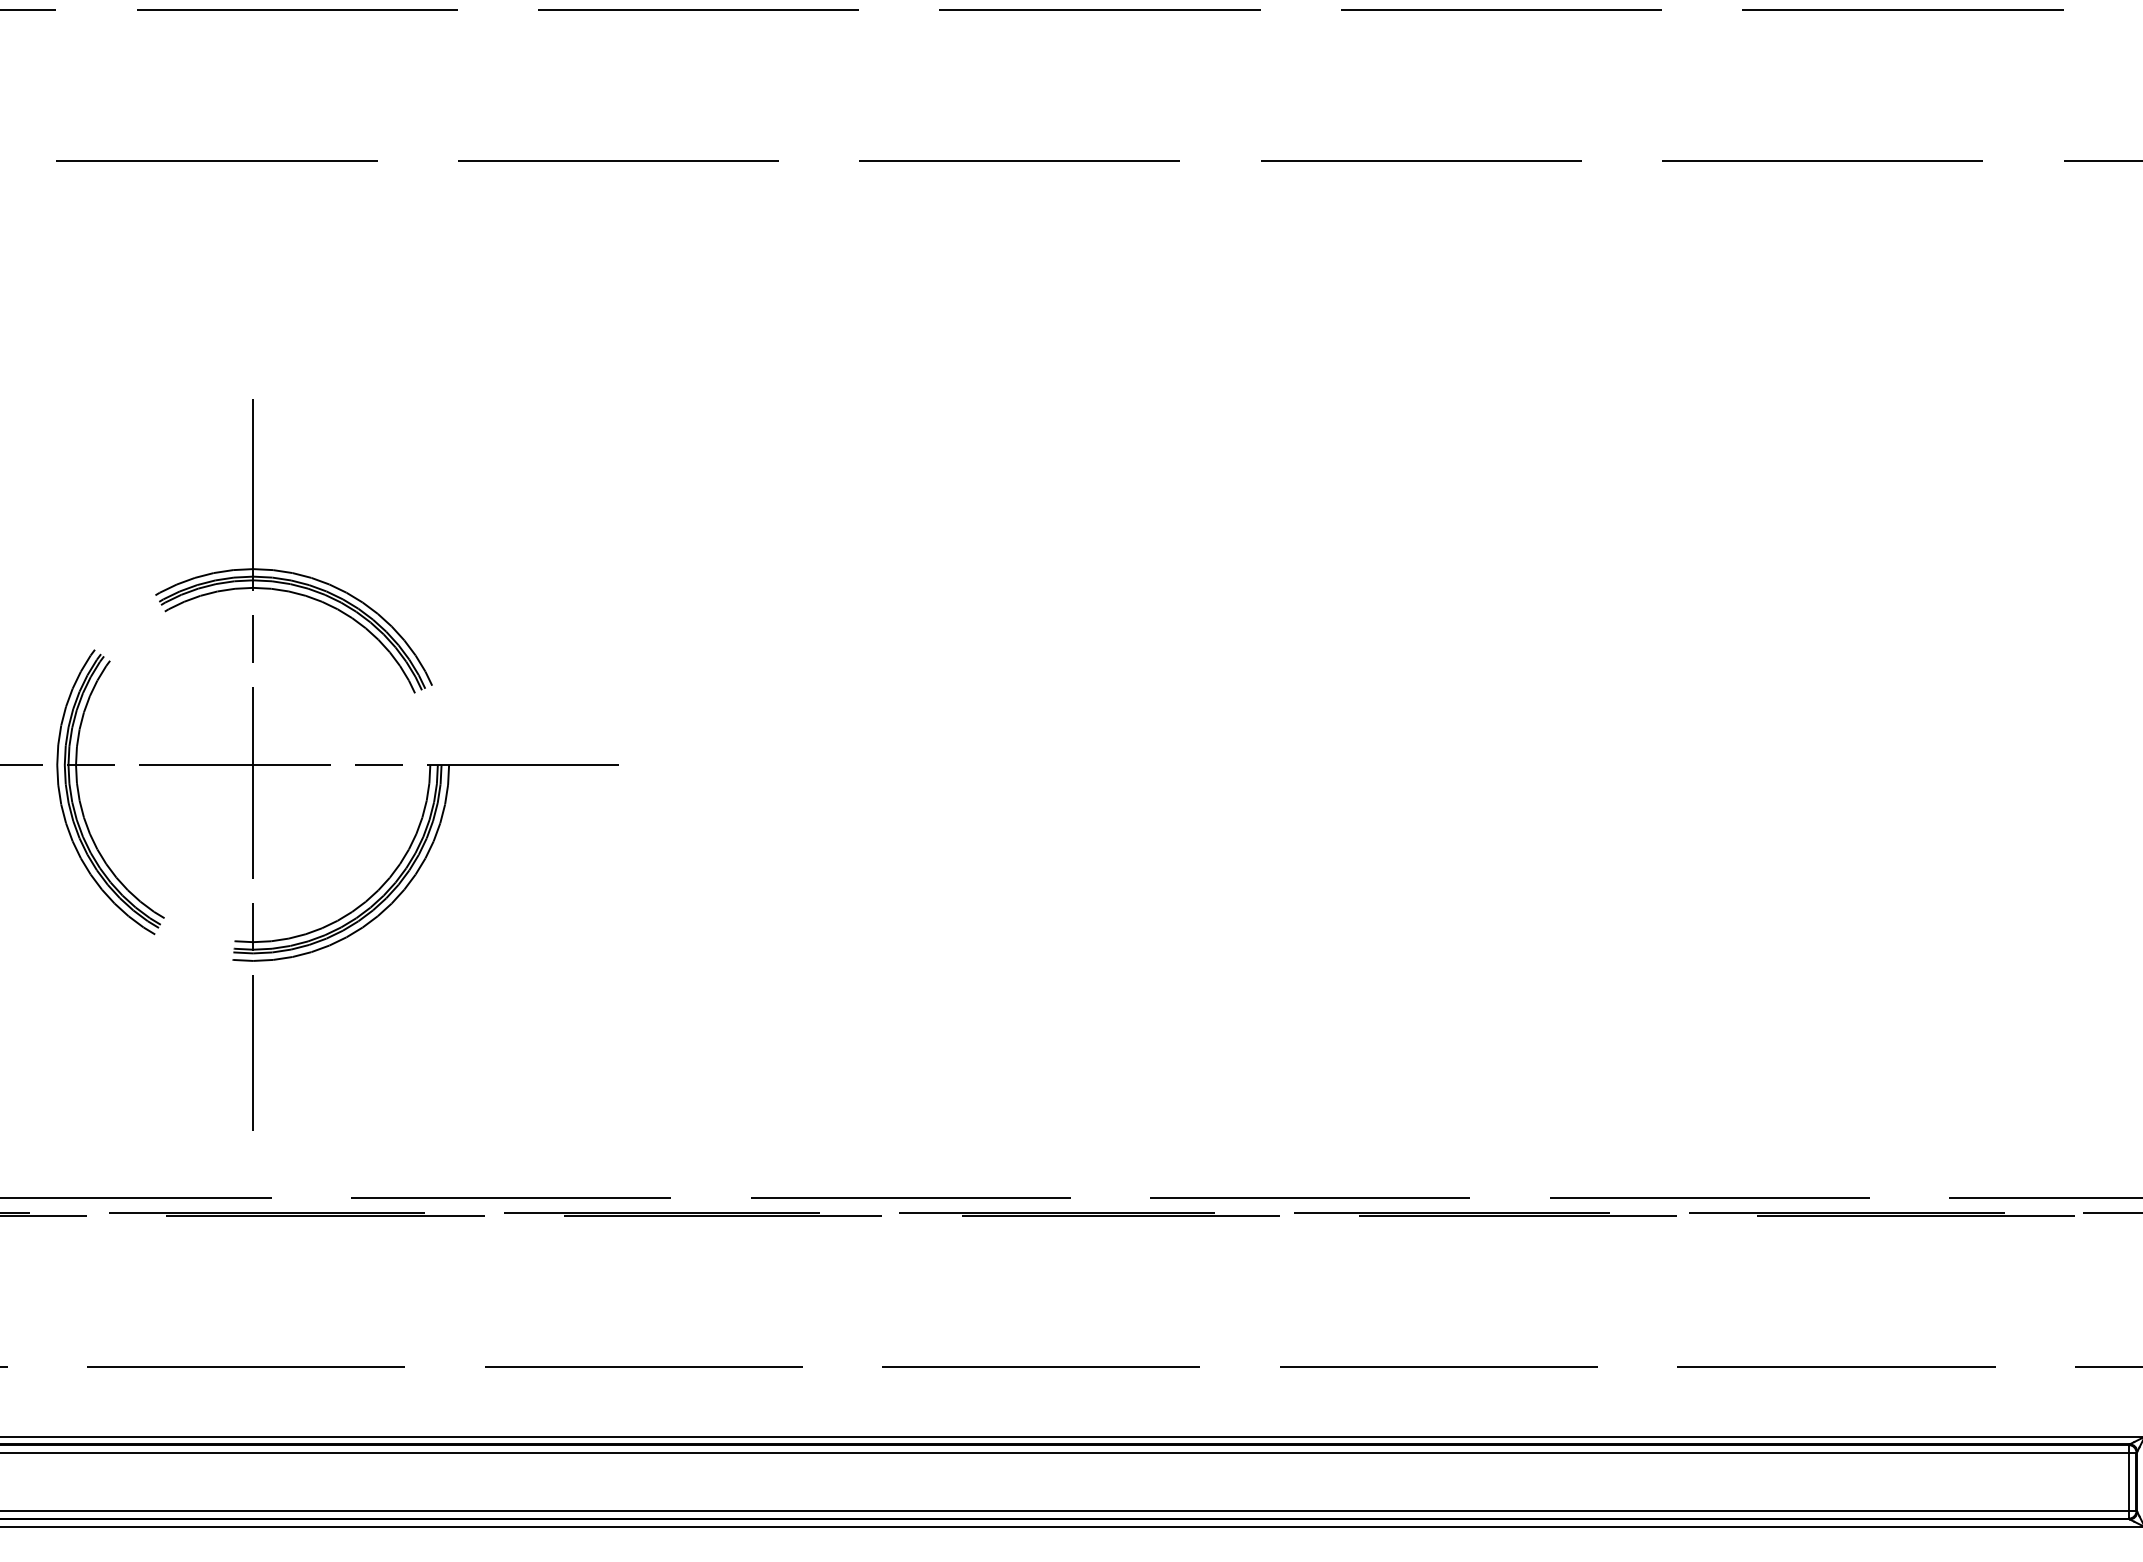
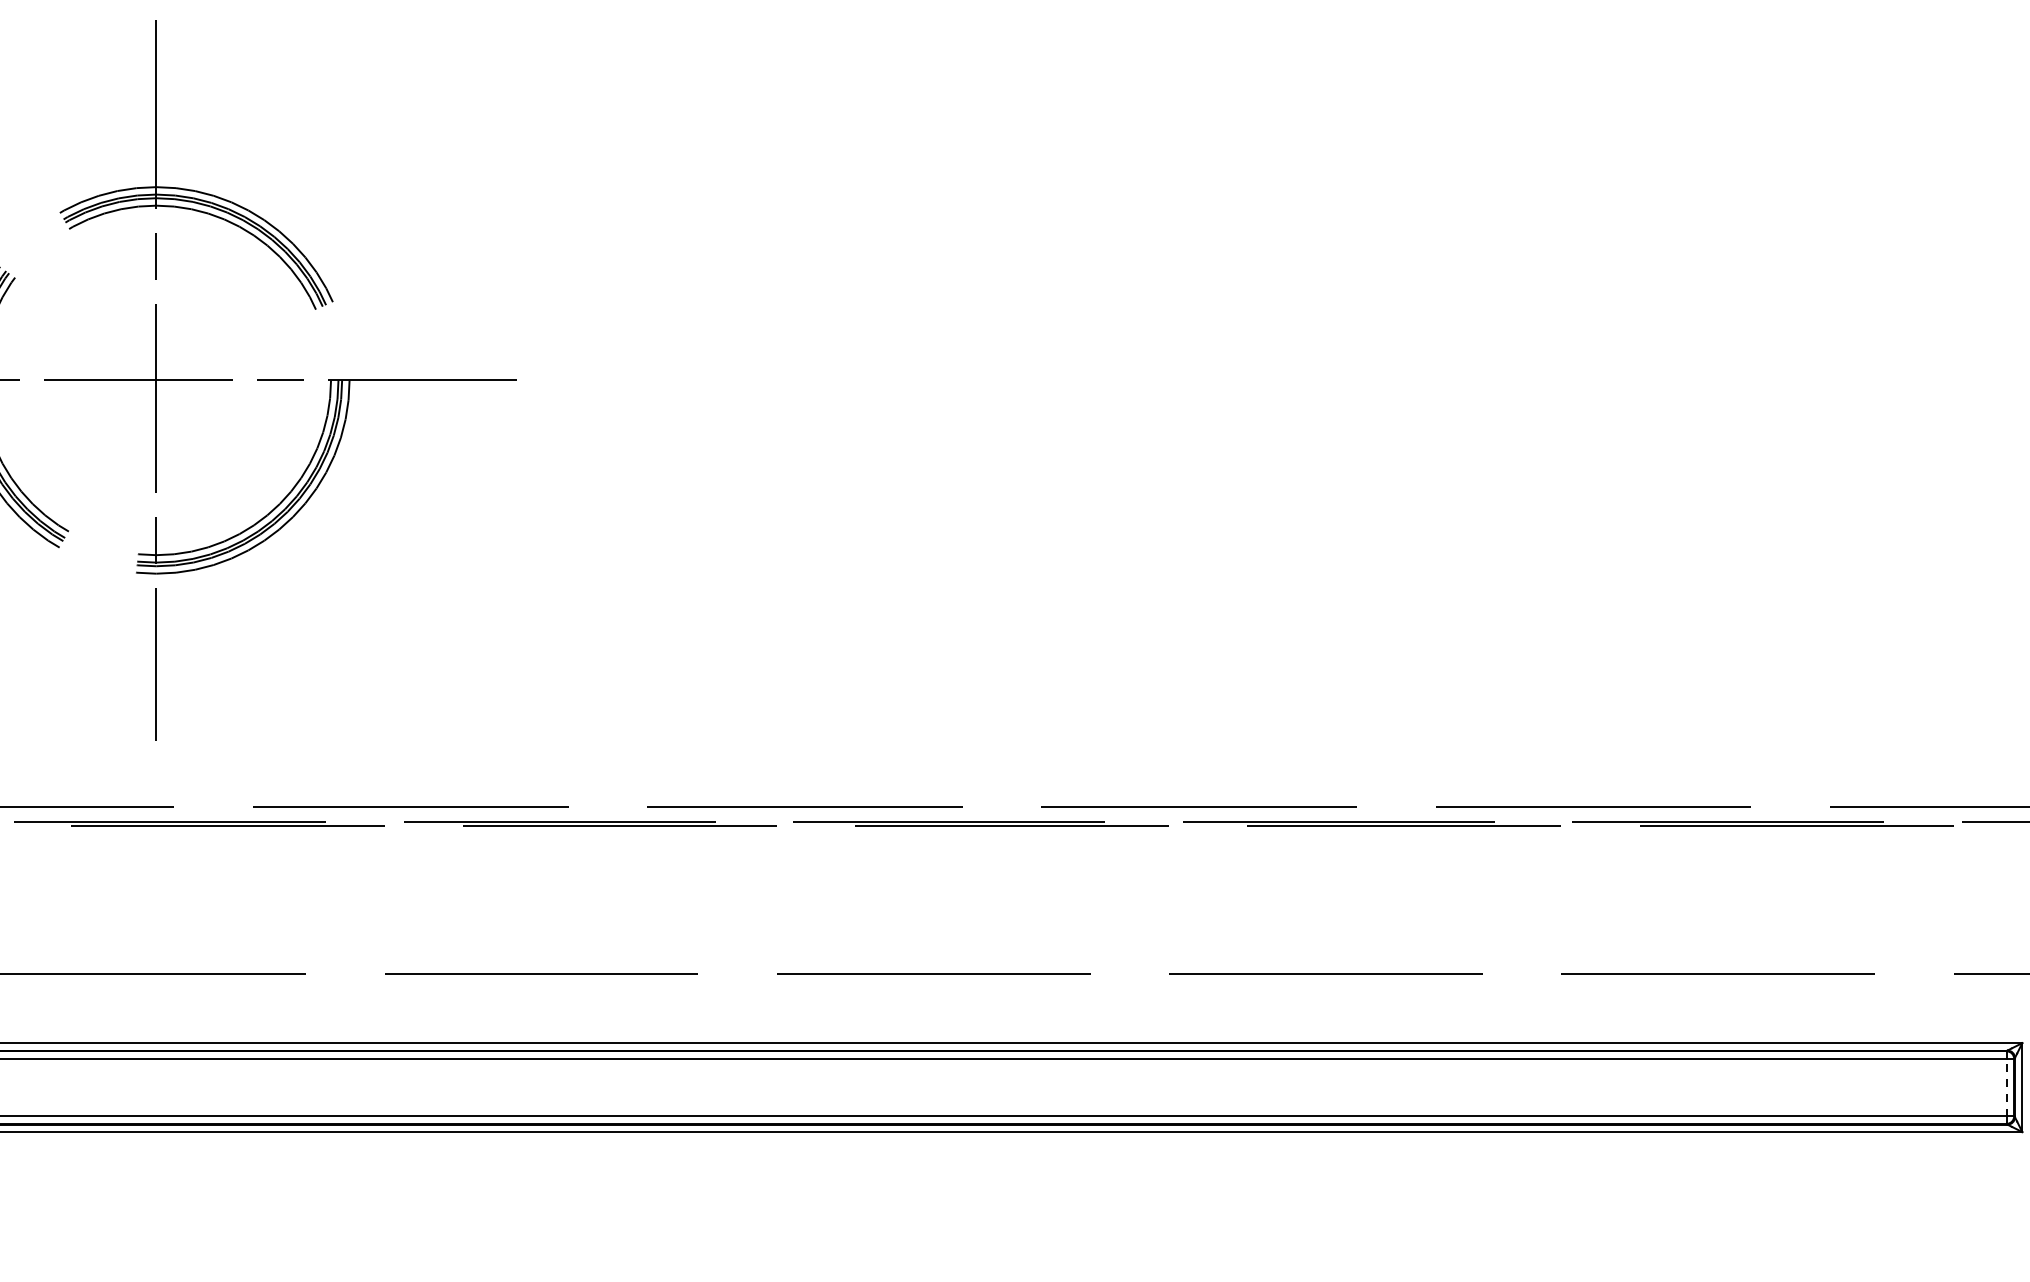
line: (2128, 1481) -> (2006, 1087), solid -> dashed

